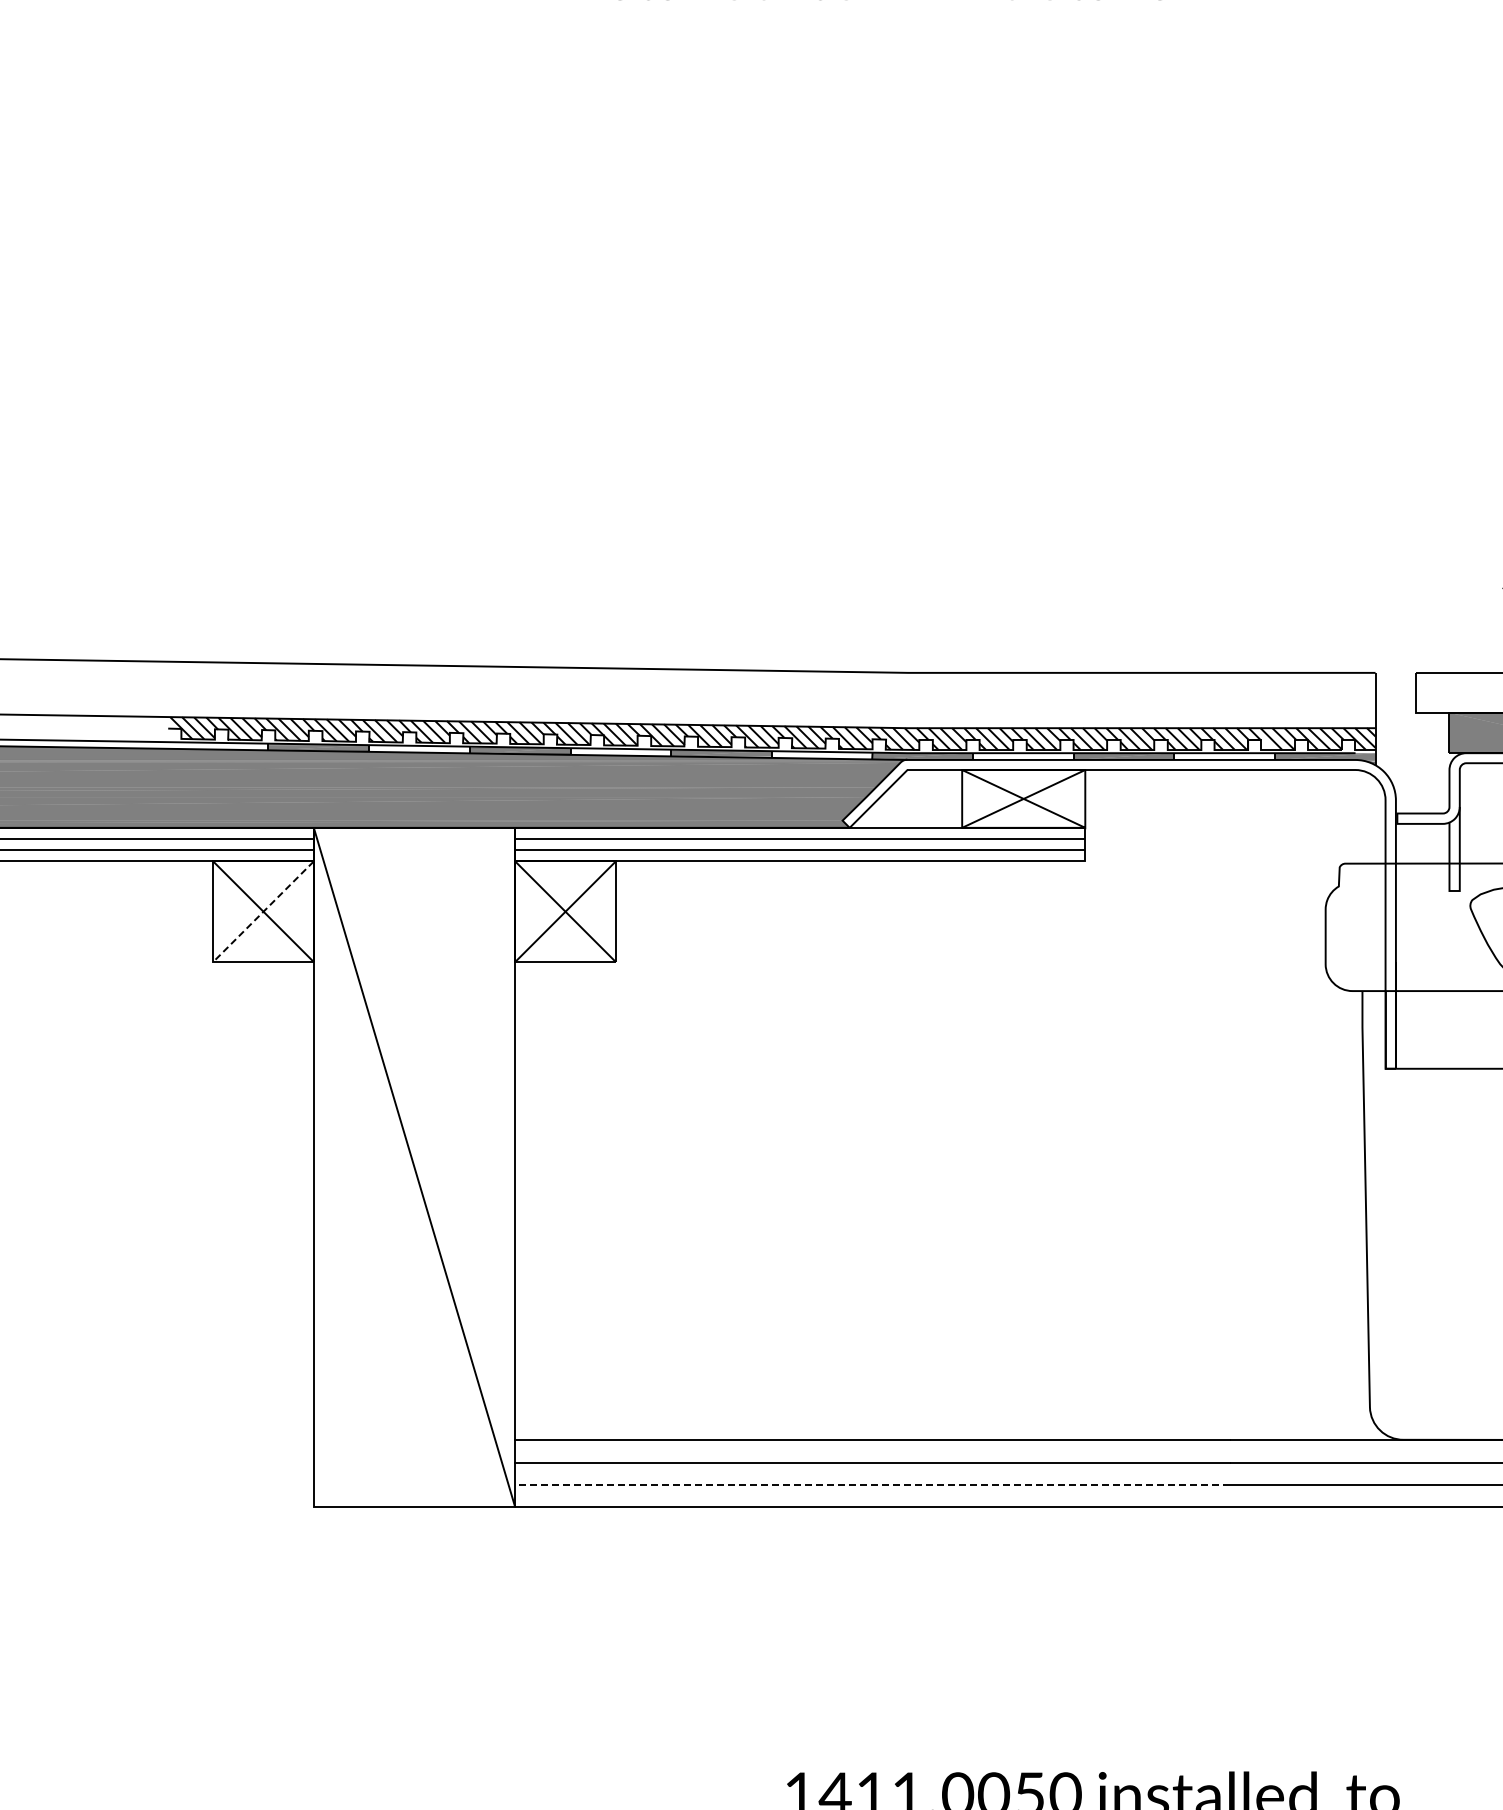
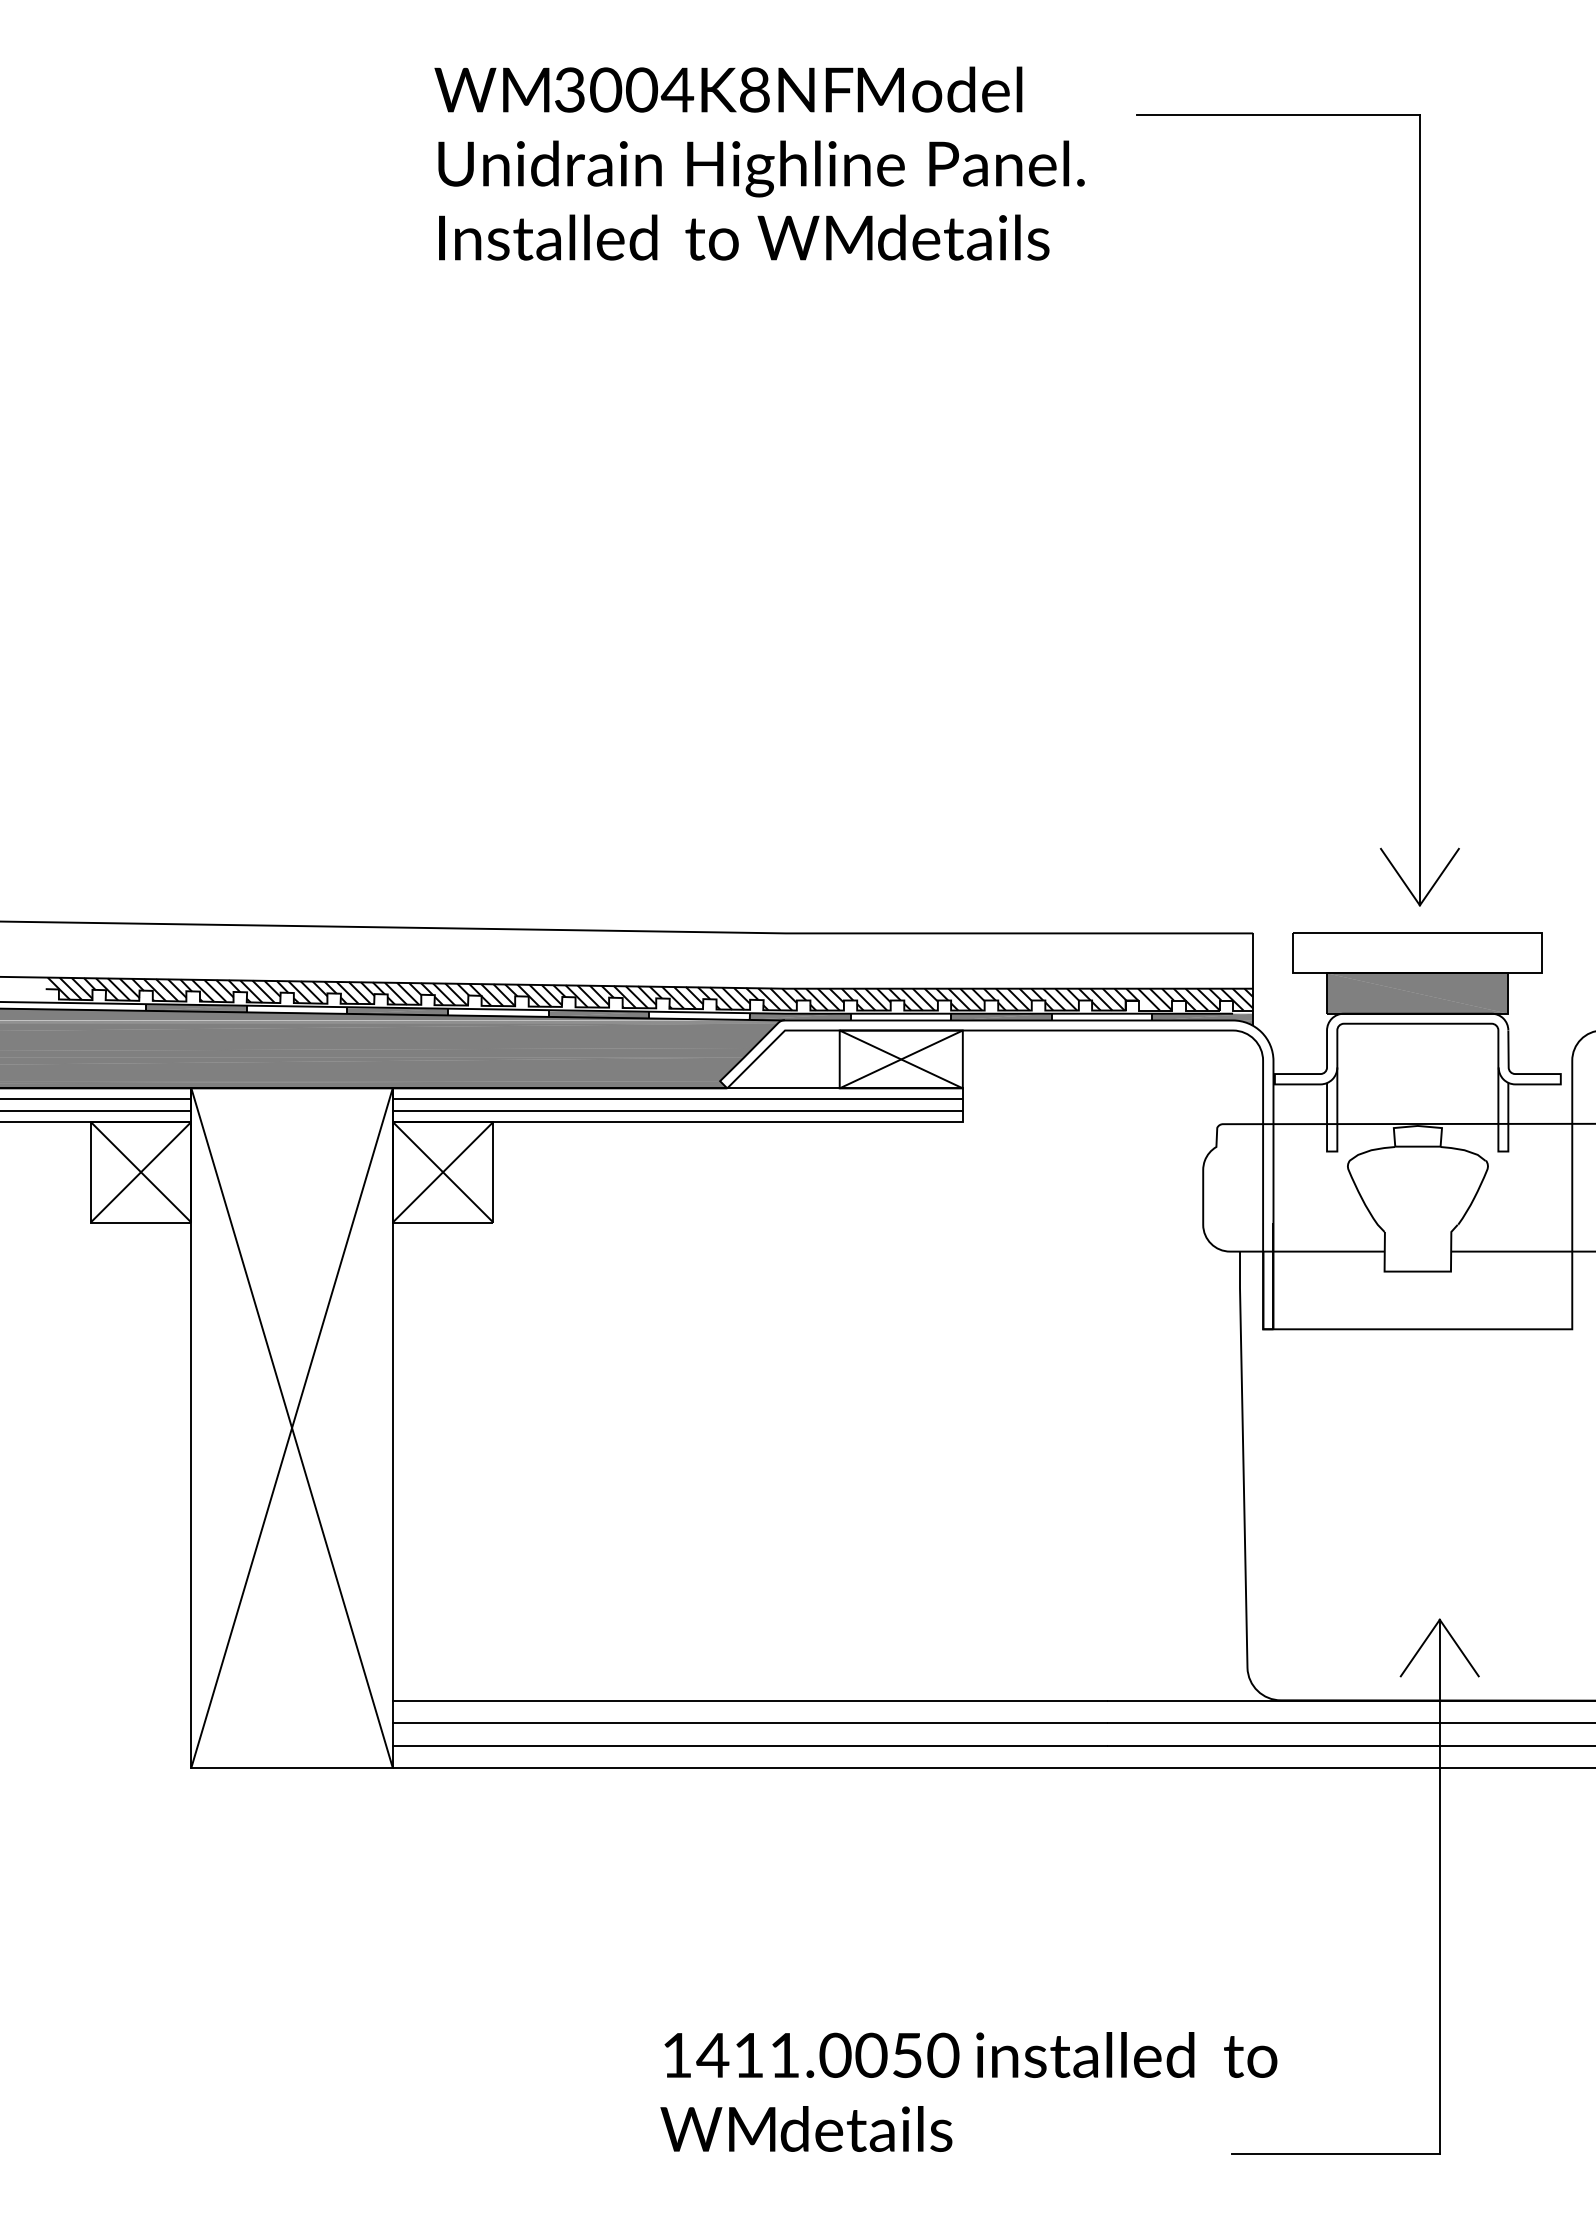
line: (262, 911) -> (140, 1172), dashed -> solid
line: (413, 1166) -> (291, 1427), added
line: (871, 1484) -> (749, 1745), dashed -> solid

